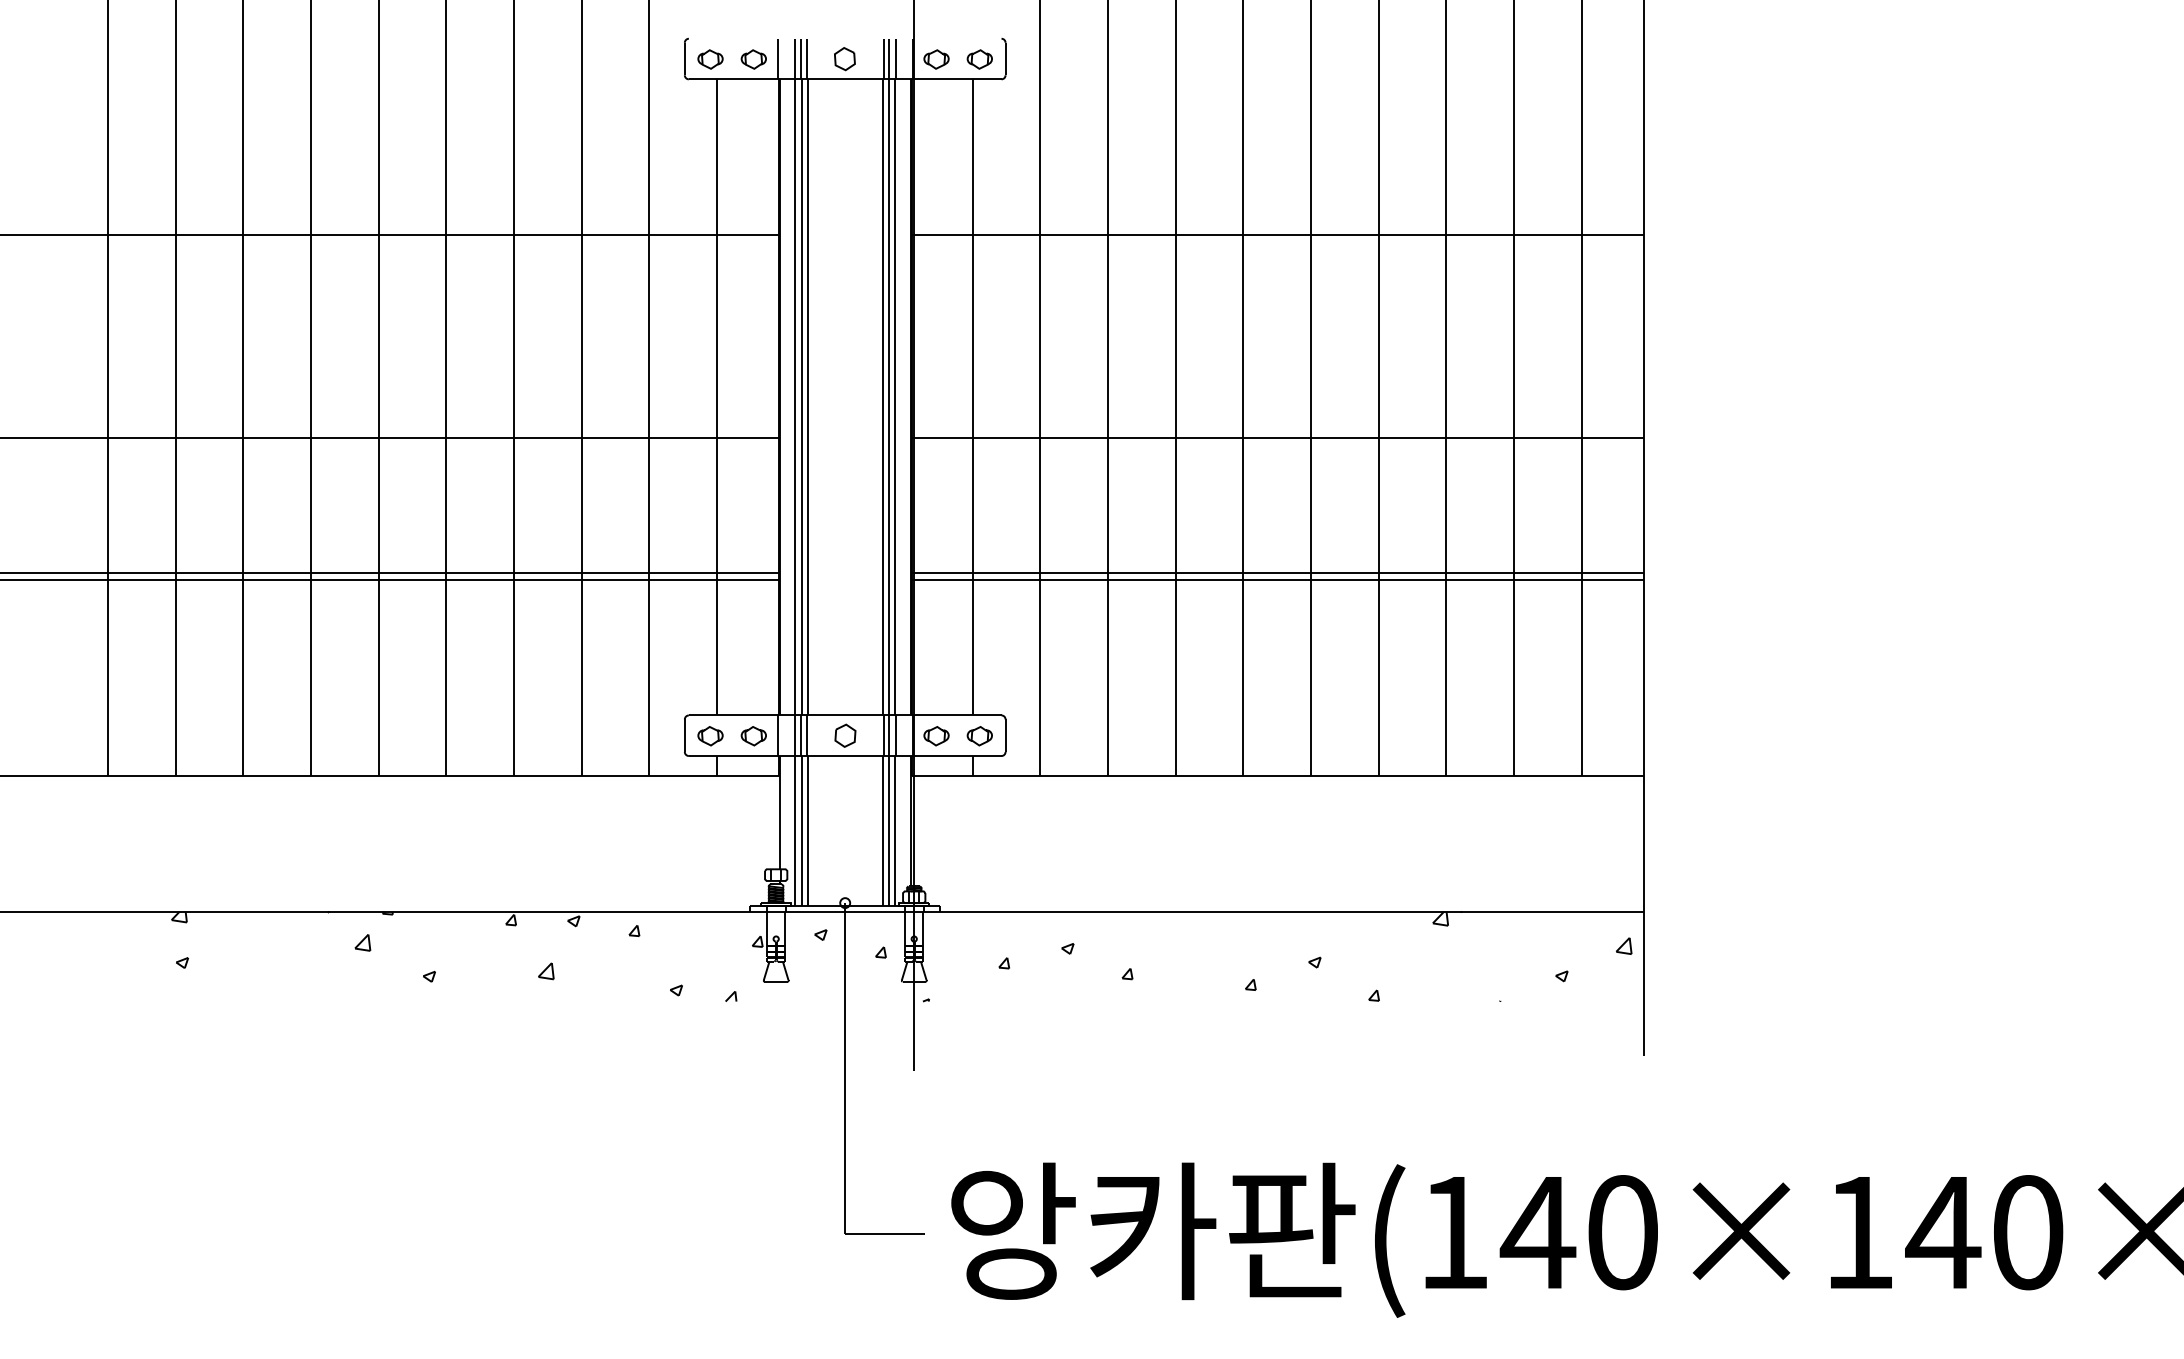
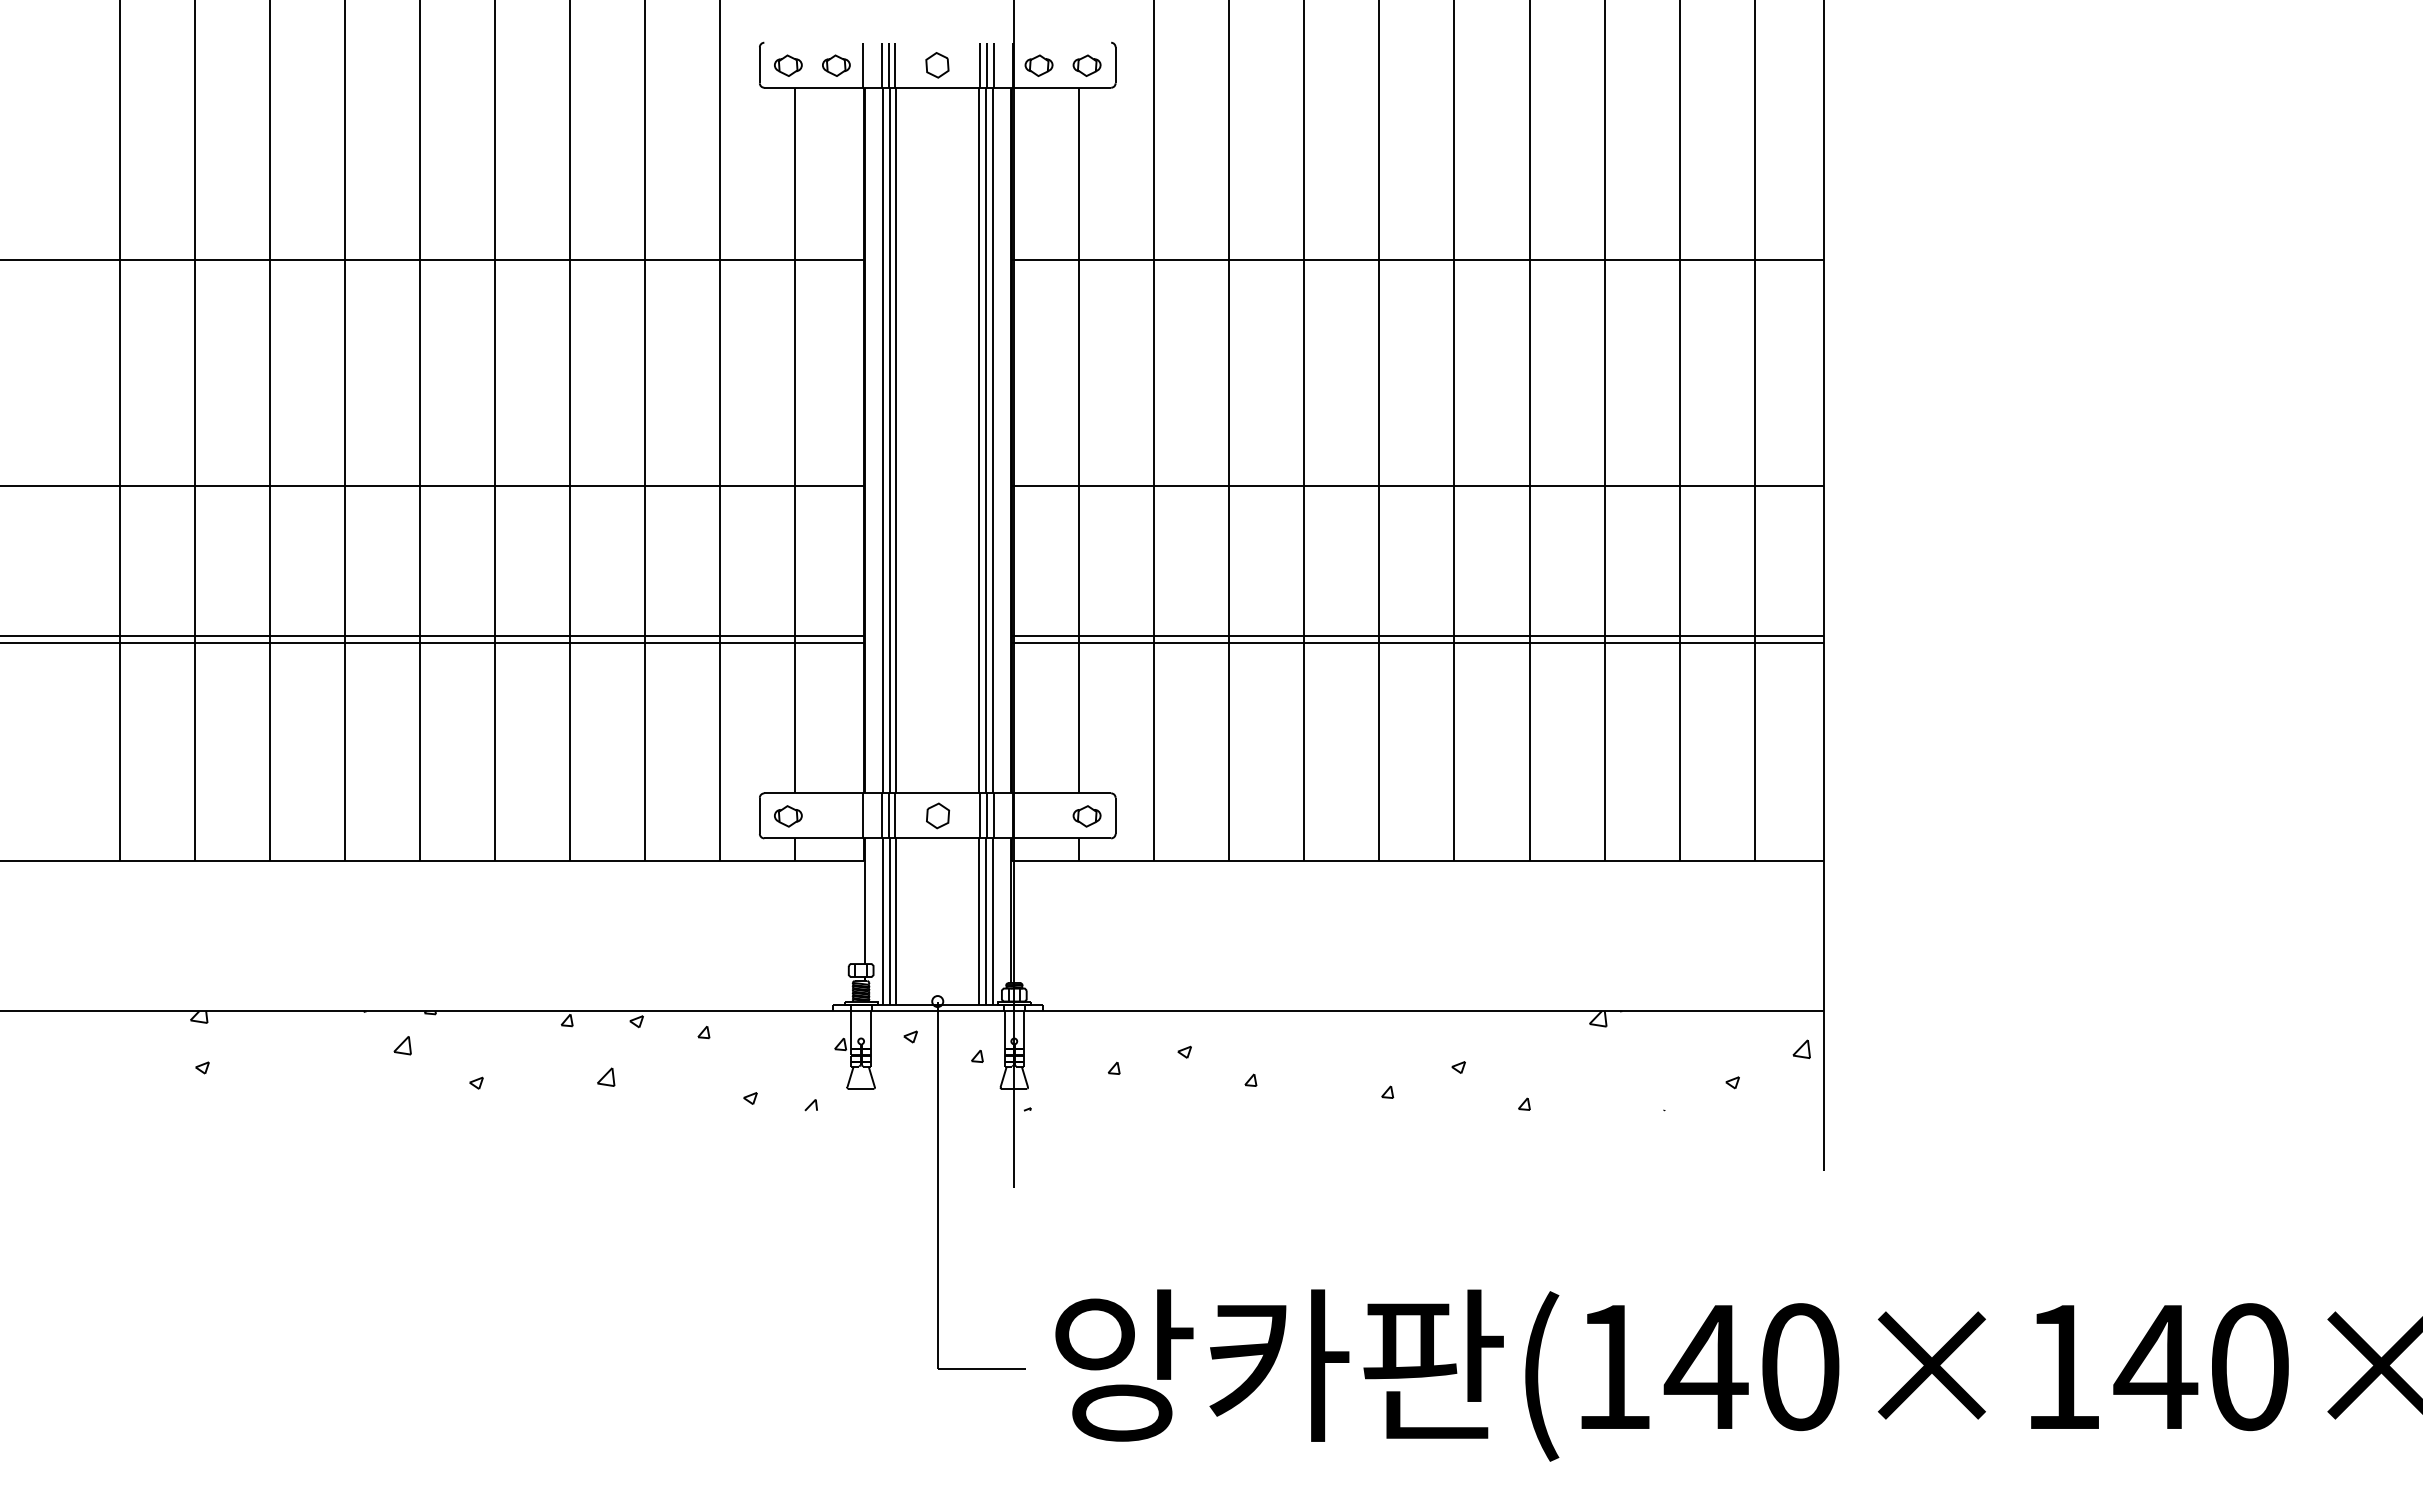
part: (753, 736) -> (836, 816), removed
part: (936, 736) -> (1038, 816), removed

